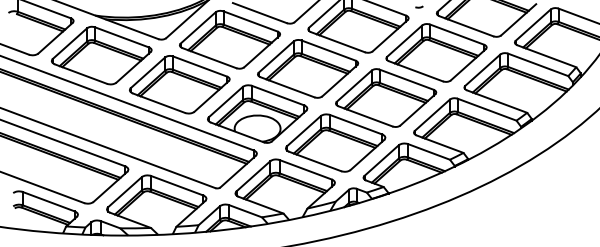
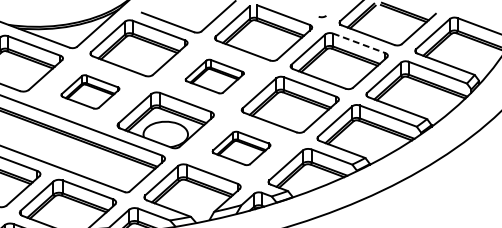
line: (457, 34) -> (359, 43), solid -> dashed
part: (308, 68) -> (215, 76), size x0.6
part: (179, 84) -> (90, 91), size x0.6
part: (335, 142) -> (241, 147), size x0.6

